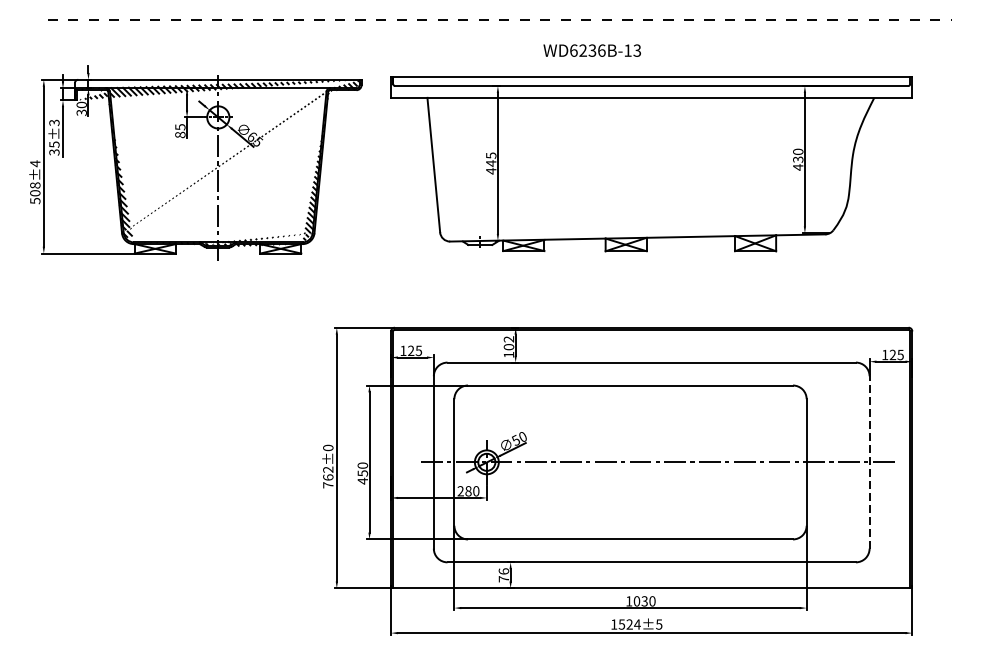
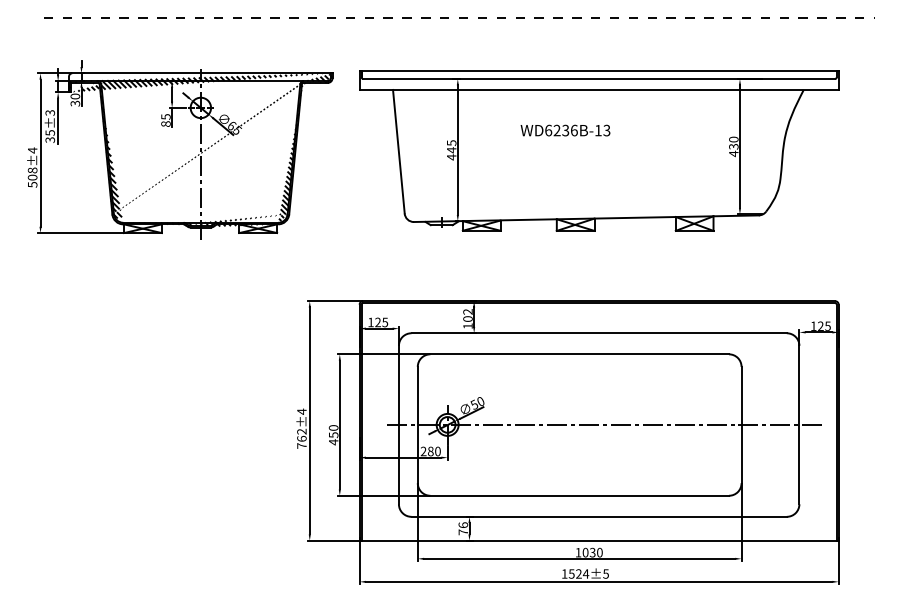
text: (592, 50) -> (565, 130), moved
text: (327, 447) -> (301, 411), 762±0 -> 762±4
line: (869, 461) -> (799, 424), dashed -> solid

